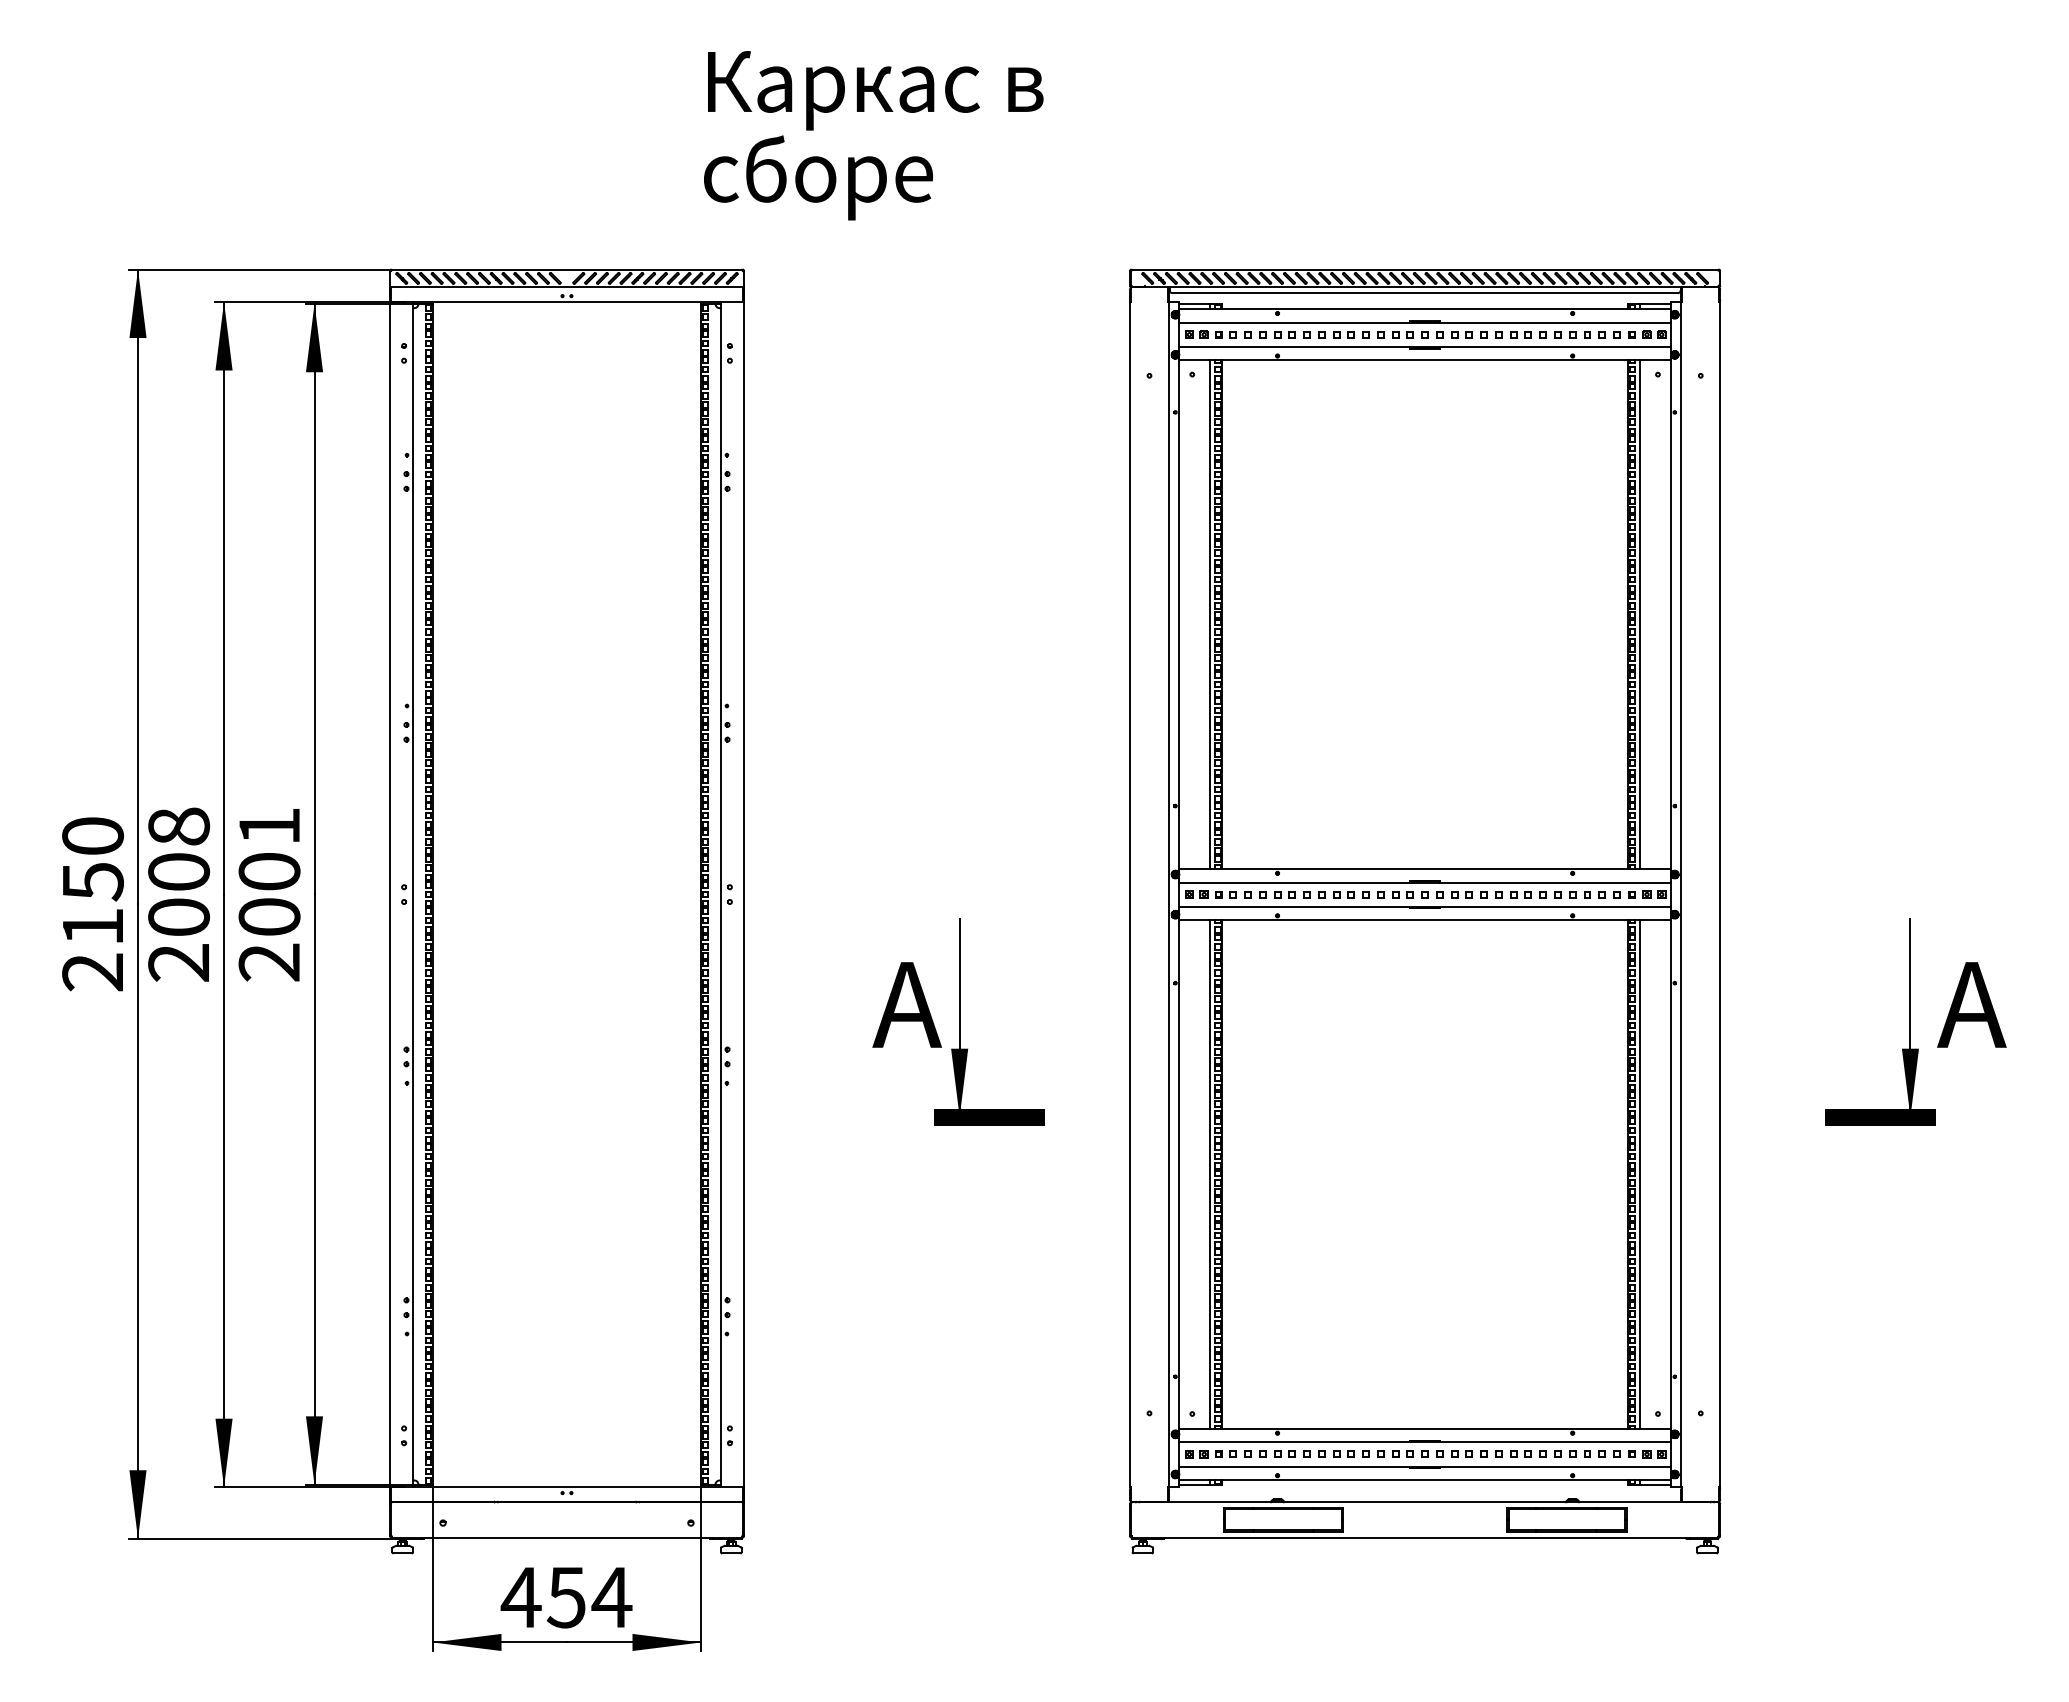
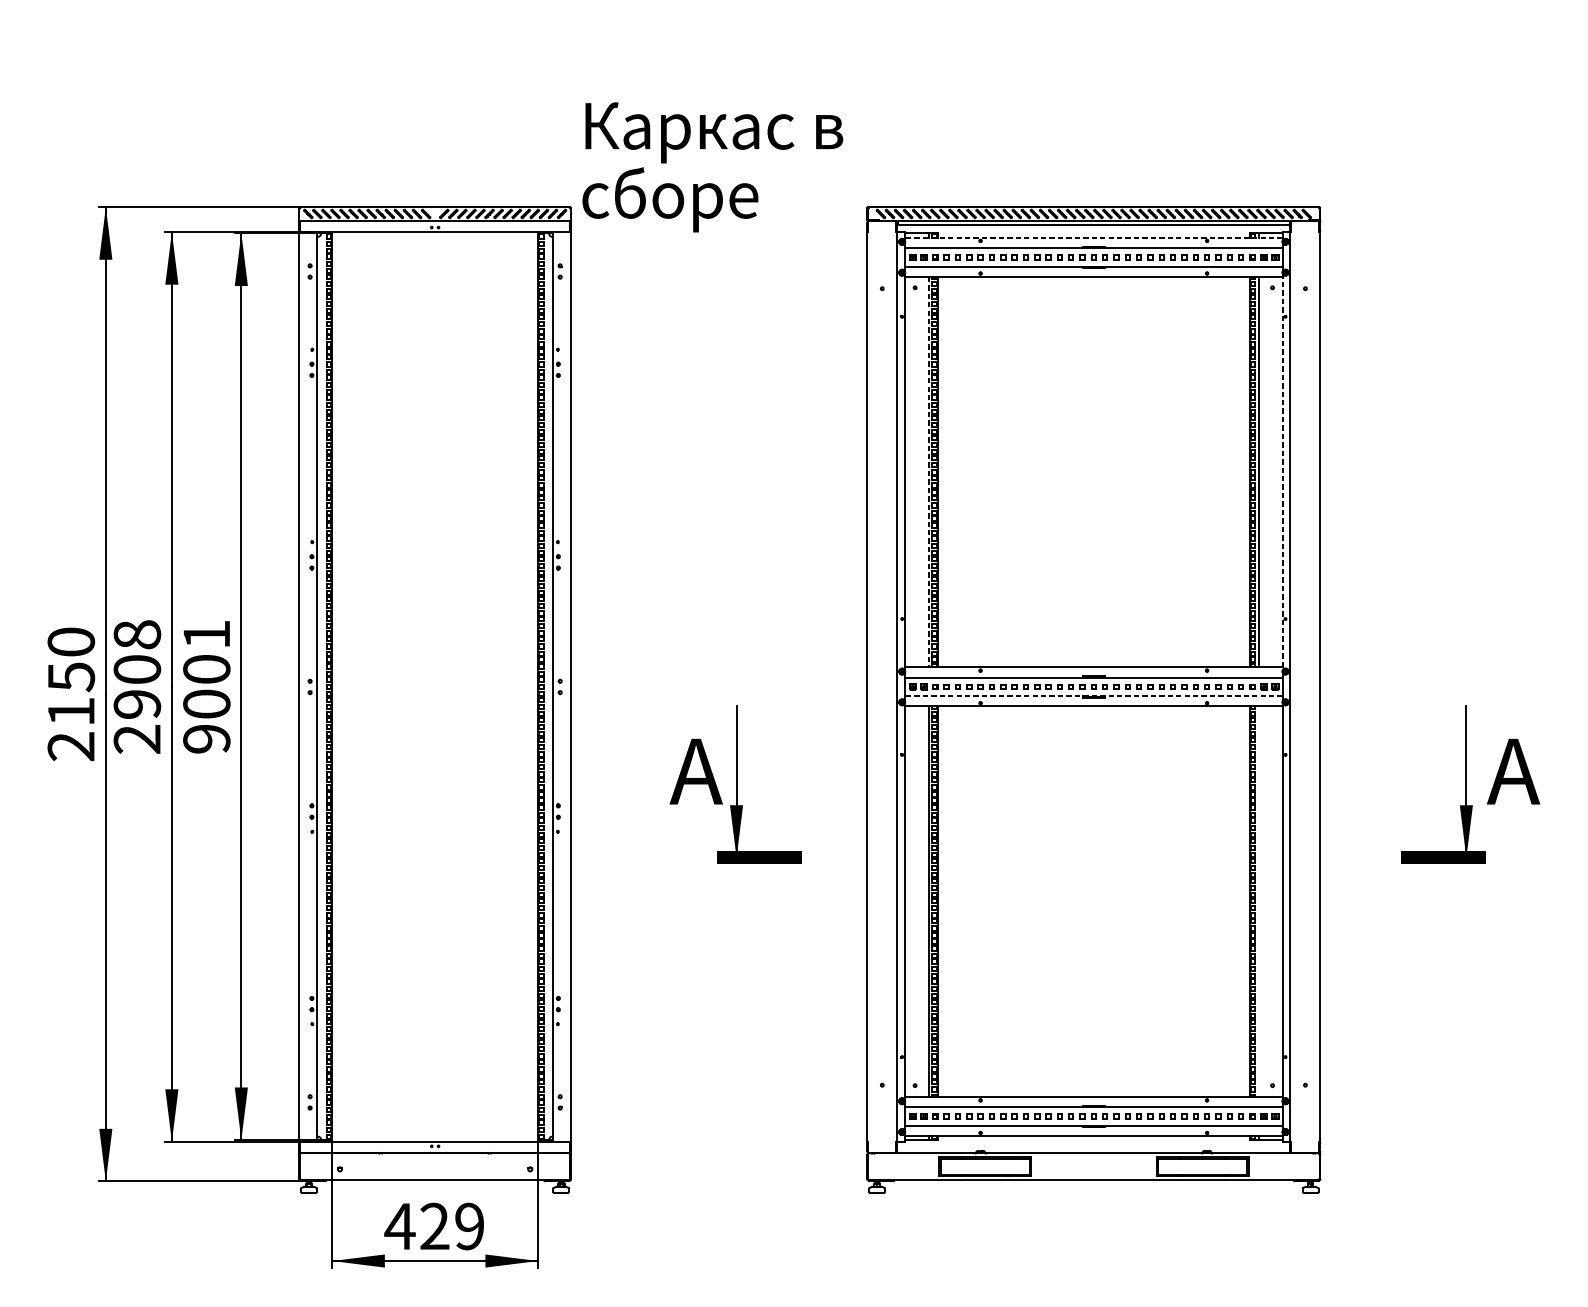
text: (873, 135) -> (712, 167), moved
line: (1424, 309) -> (1093, 237), solid -> dashed
line: (1210, 614) -> (929, 471), solid -> dashed
line: (1671, 614) -> (1282, 471), solid -> dashed
line: (1424, 906) -> (1093, 696), solid -> dashed
text: (179, 917) -> (137, 704), 2008 -> 2908
text: (269, 962) -> (206, 739), 2001 -> 9001
line: (1639, 1174) -> (1258, 901), removed
text: (589, 1597) -> (452, 1226), 454 -> 429

